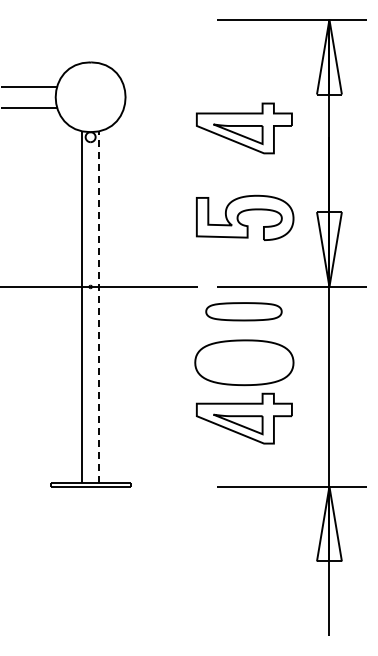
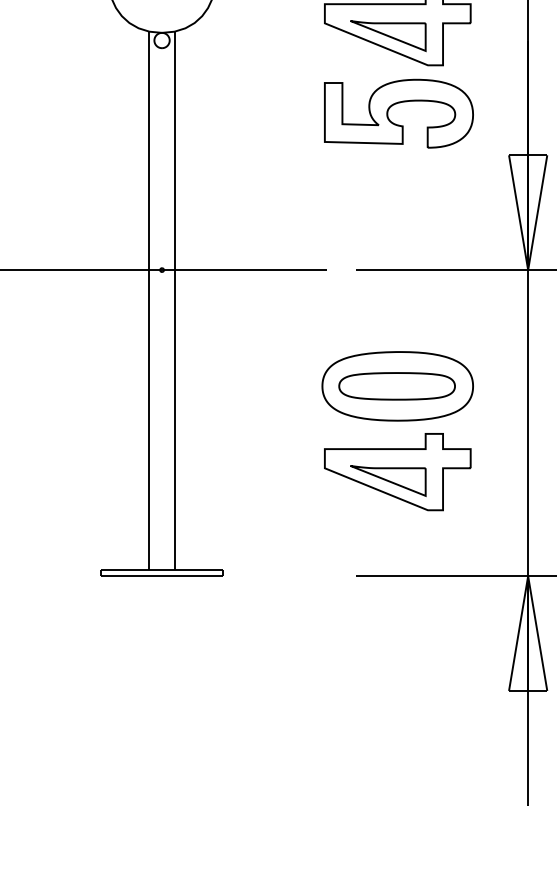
part: (245, 217) -> (399, 113), moved
line: (99, 306) -> (175, 300), dashed -> solid
part: (243, 311) -> (396, 385), moved

